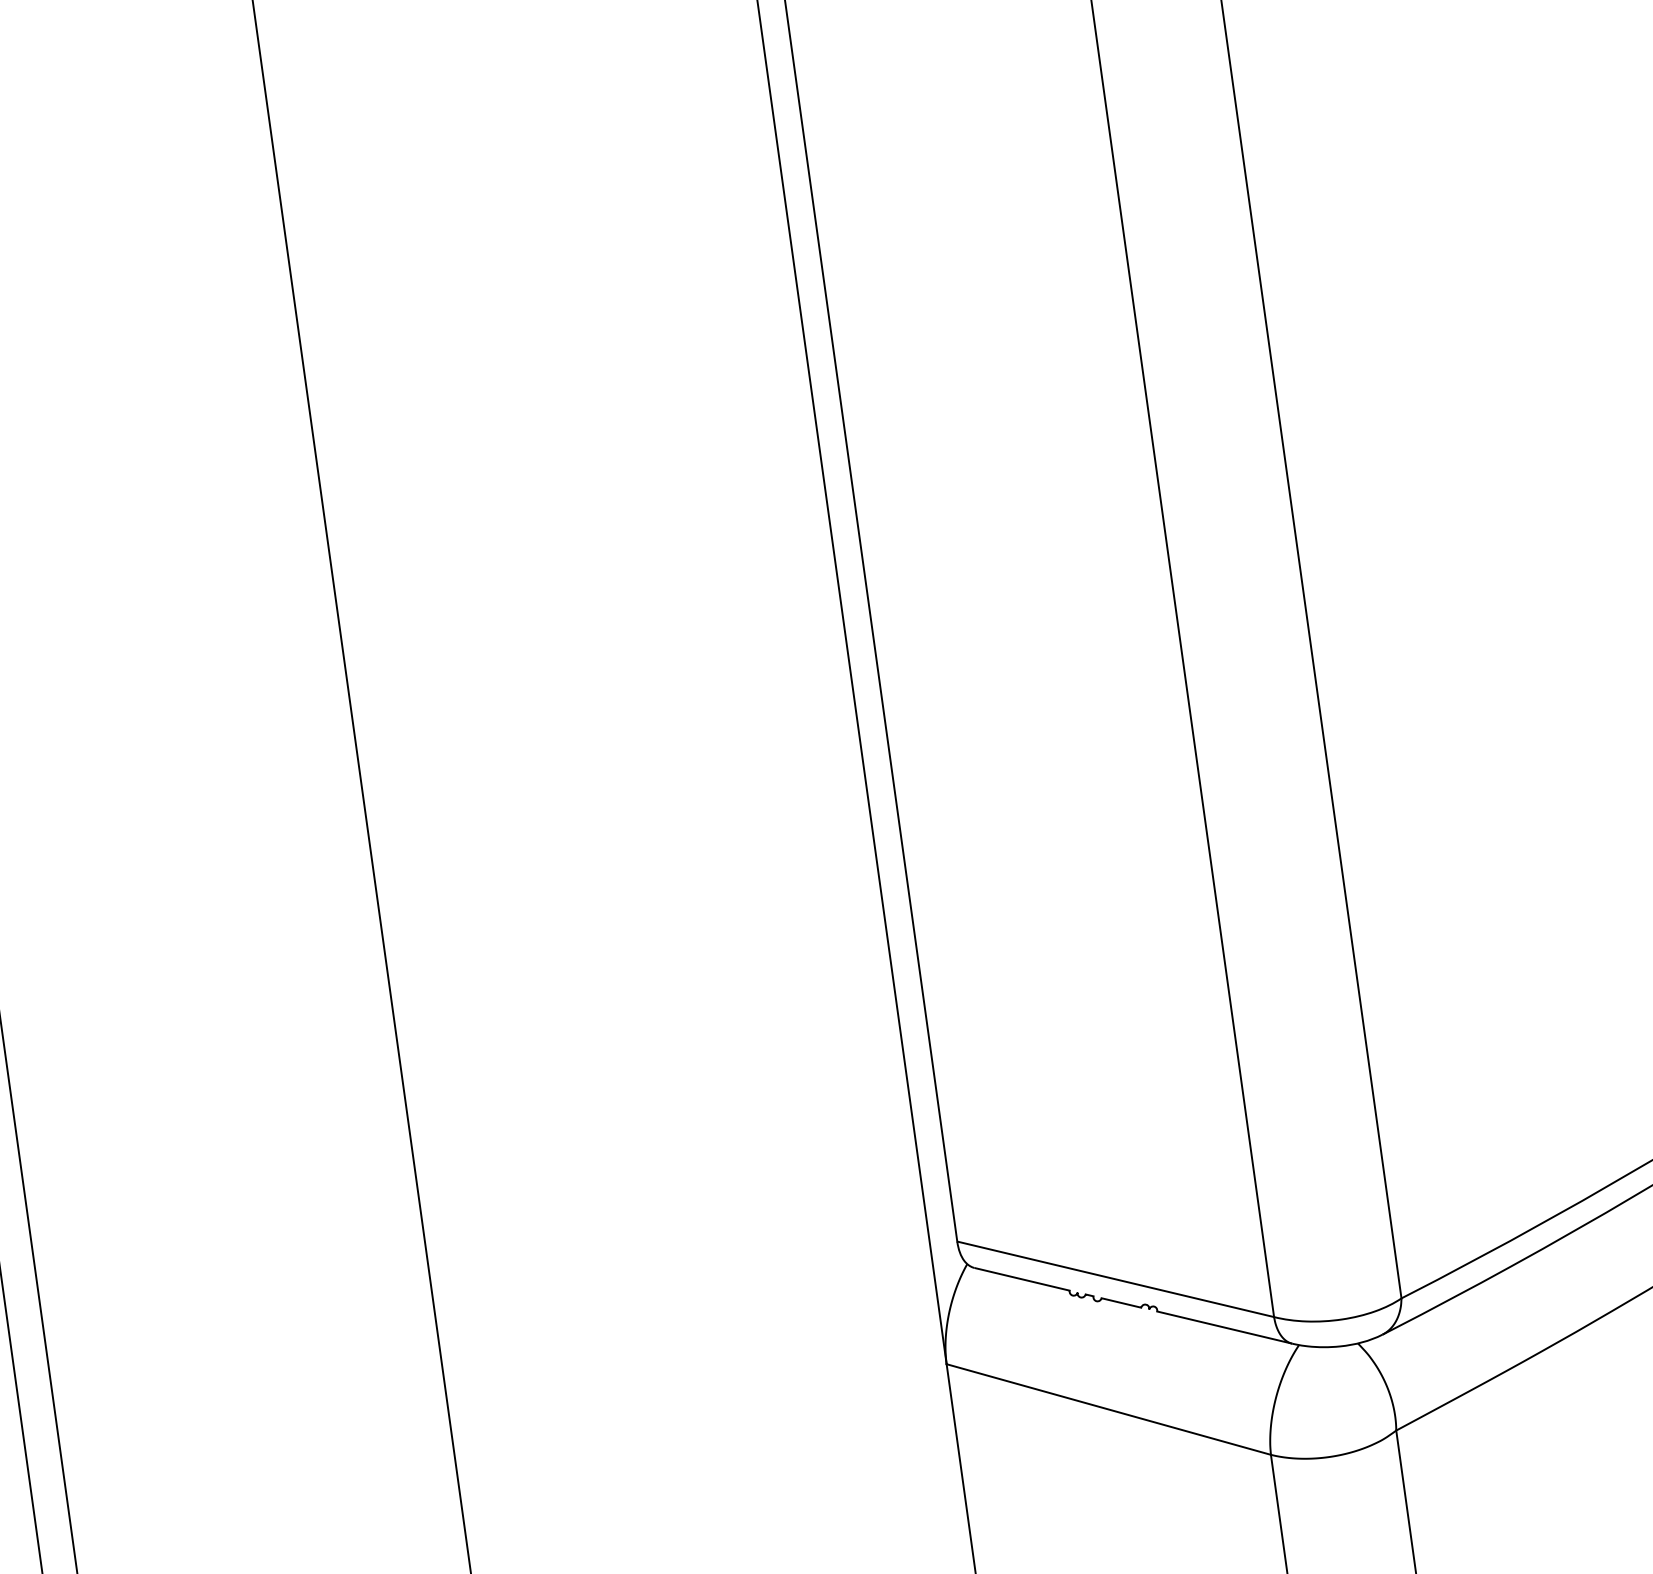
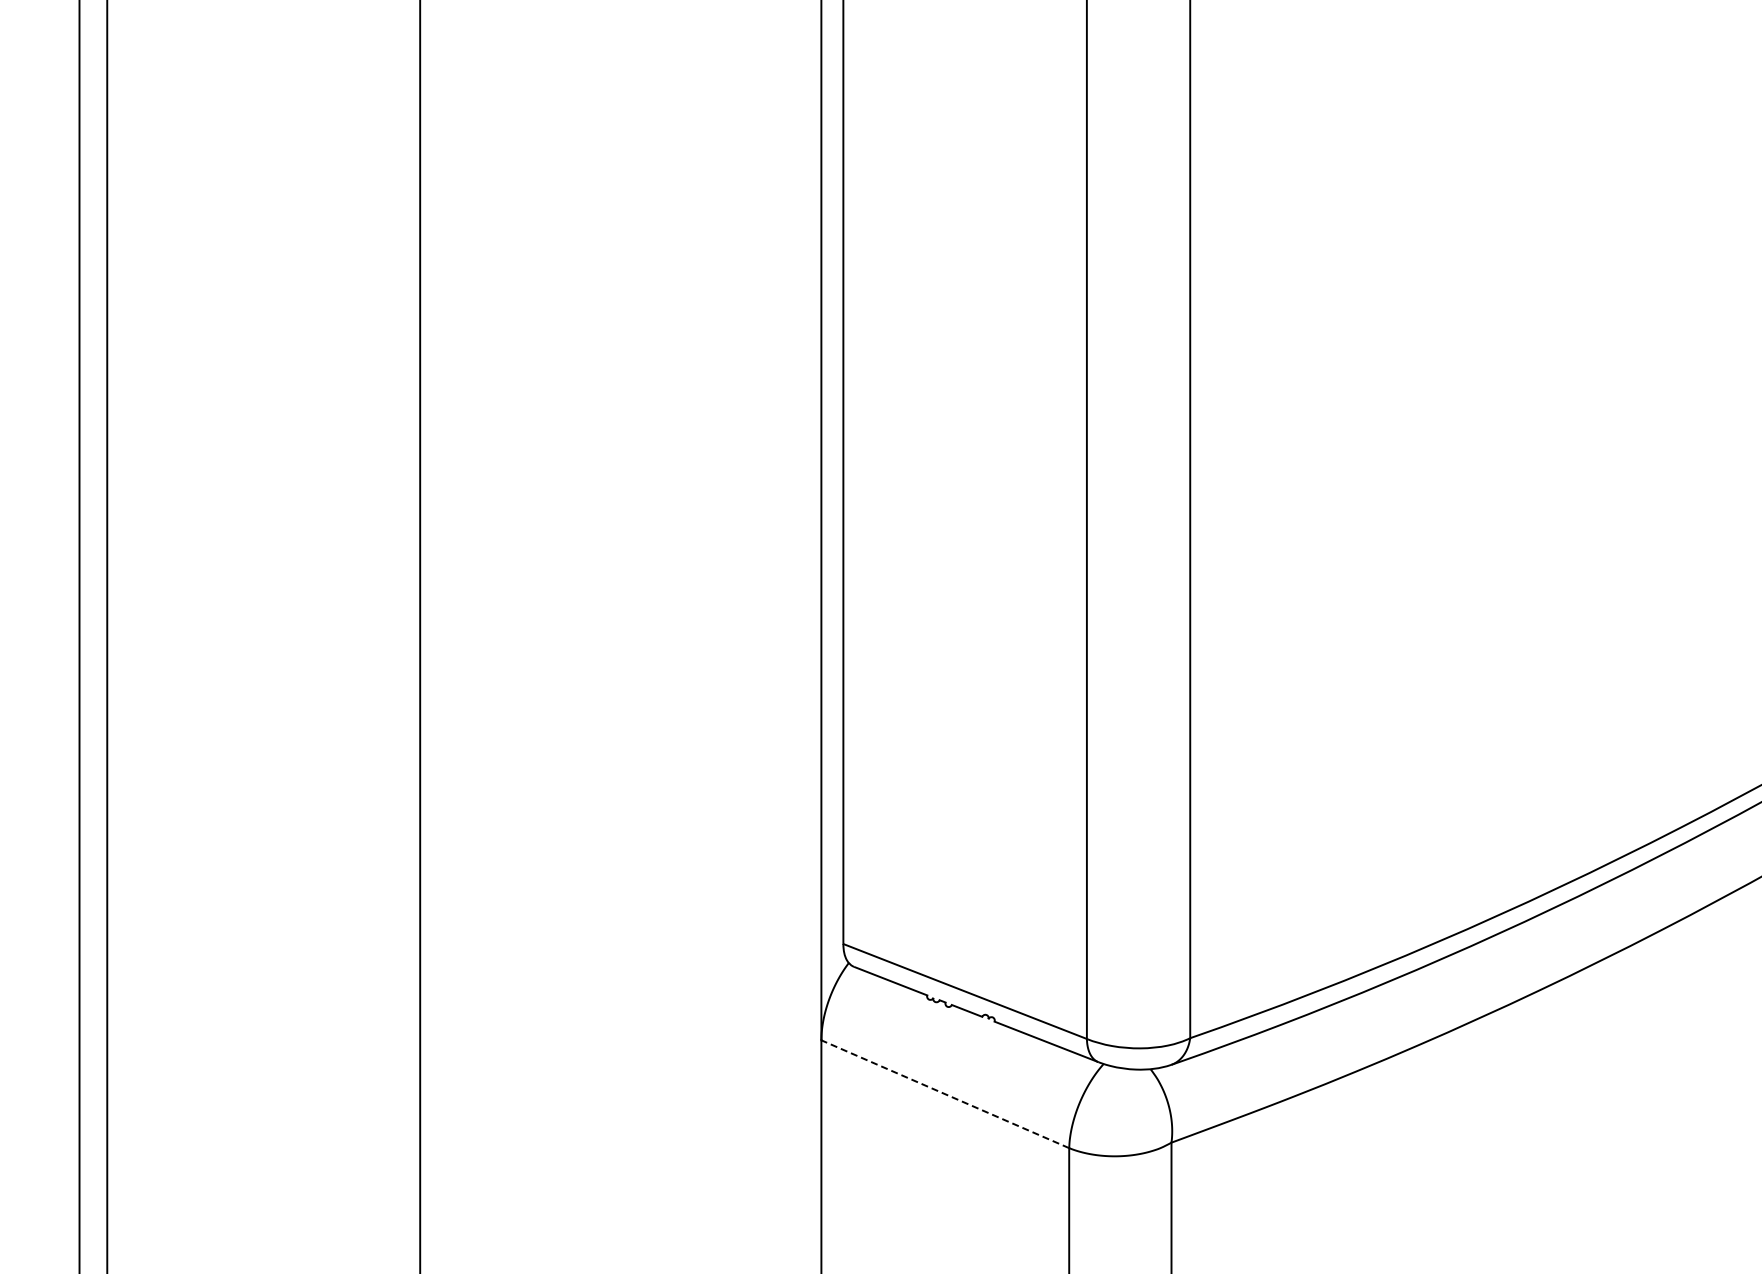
line: (1107, 1409) -> (944, 1094), solid -> dashed

